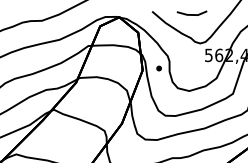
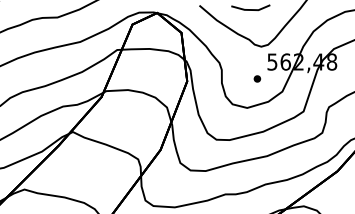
part: (159, 68) -> (257, 78), moved

